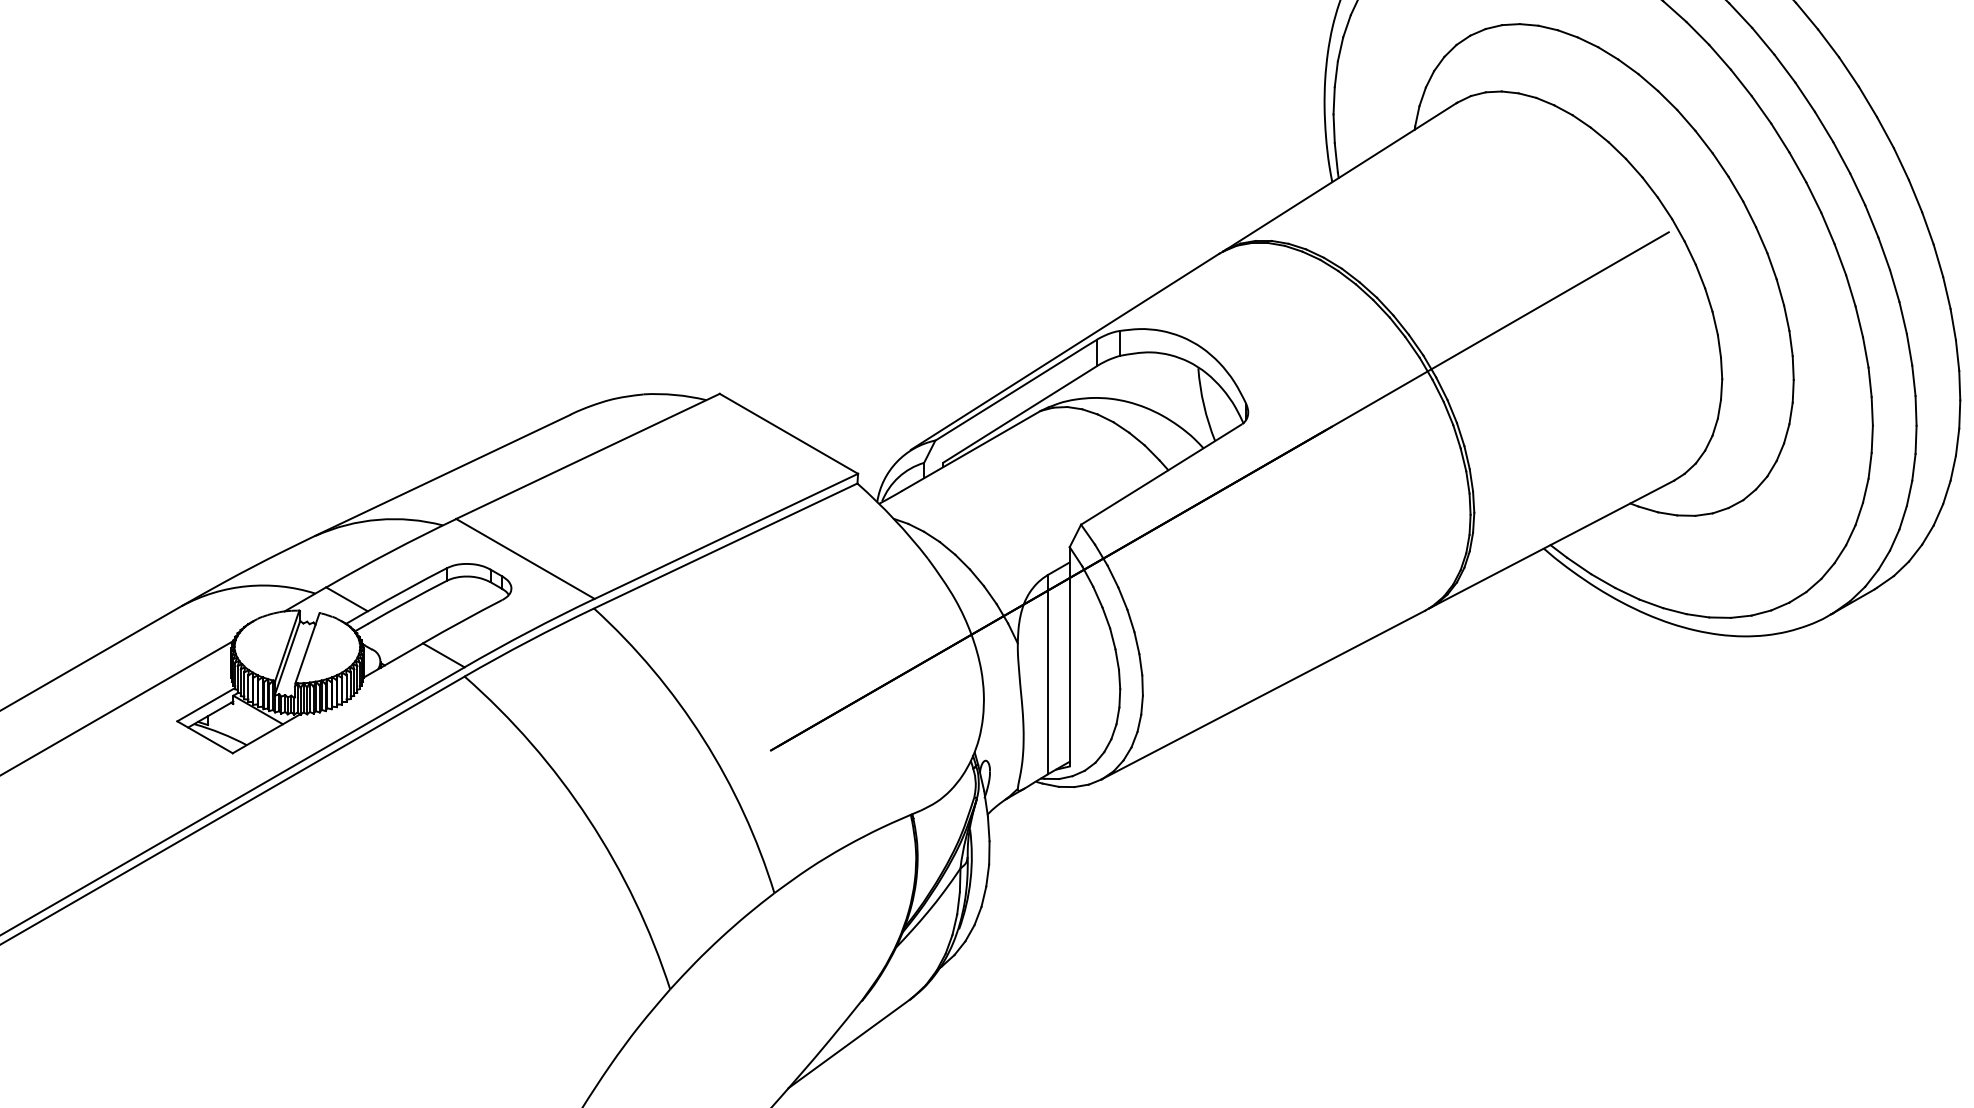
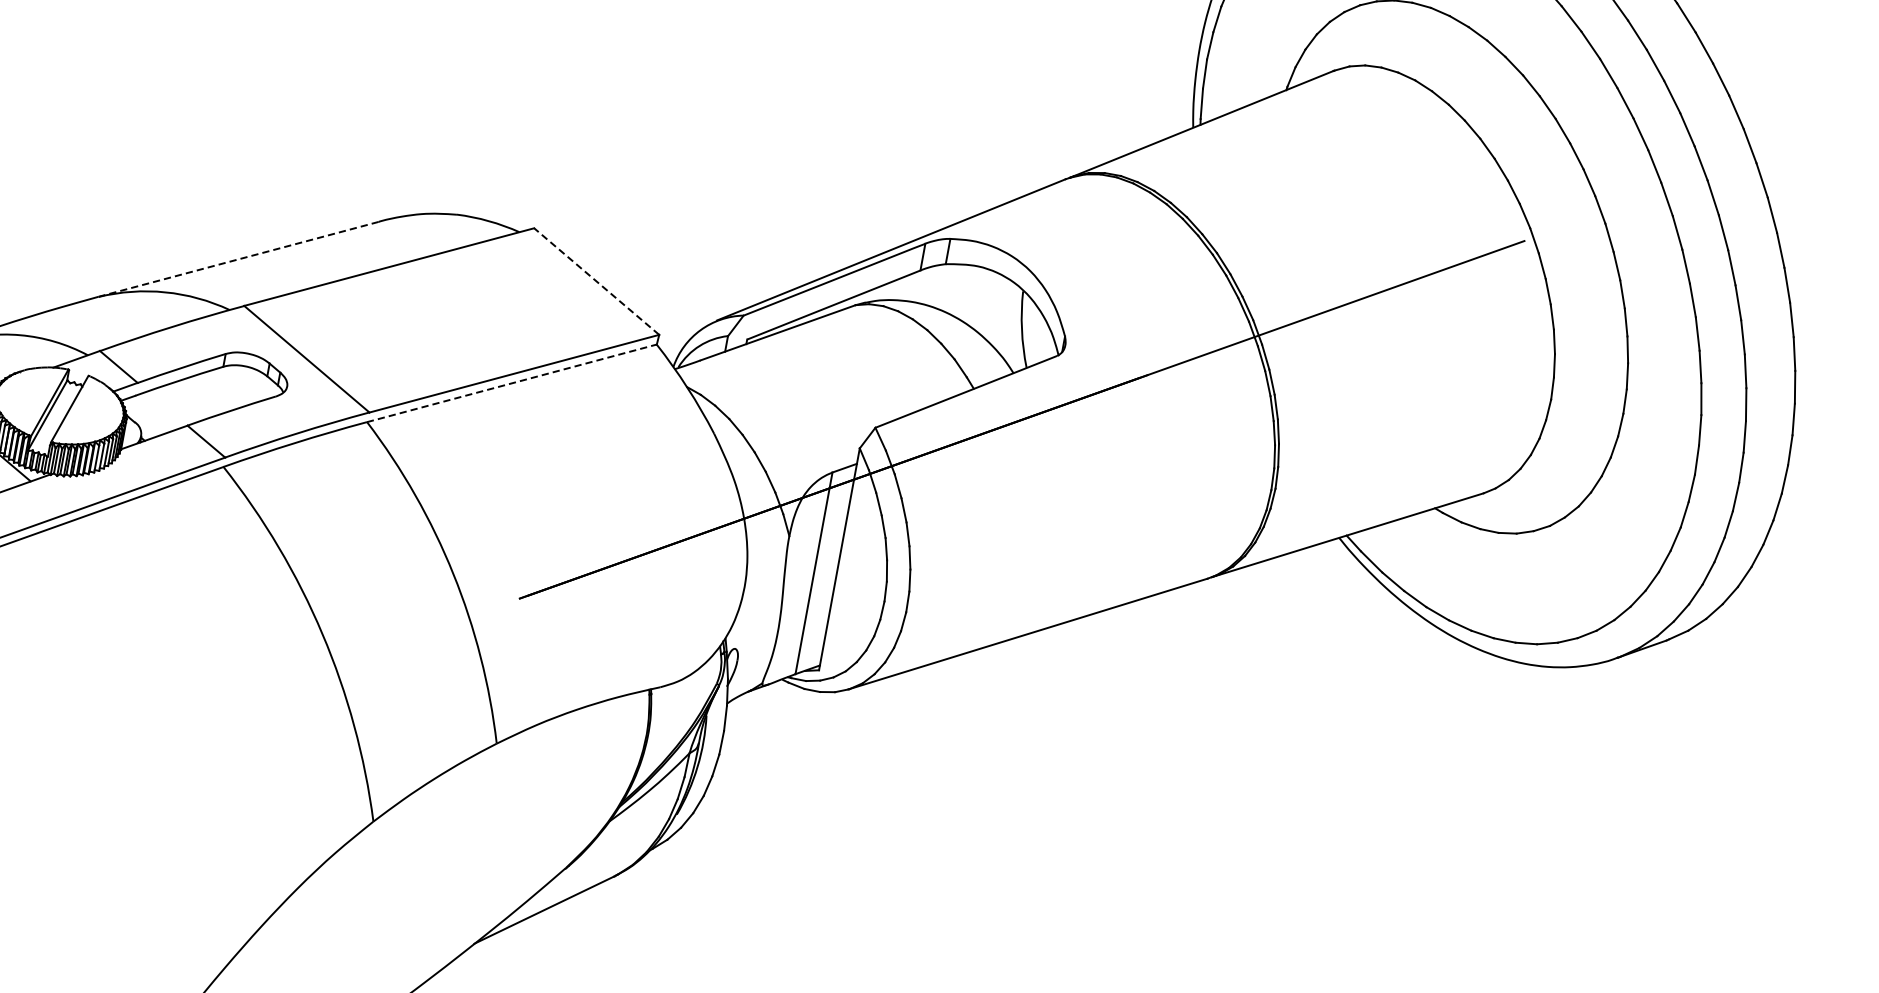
line: (788, 433) -> (596, 281), solid -> dashed
line: (442, 475) -> (238, 259), solid -> dashed
line: (725, 546) -> (511, 383), solid -> dashed

